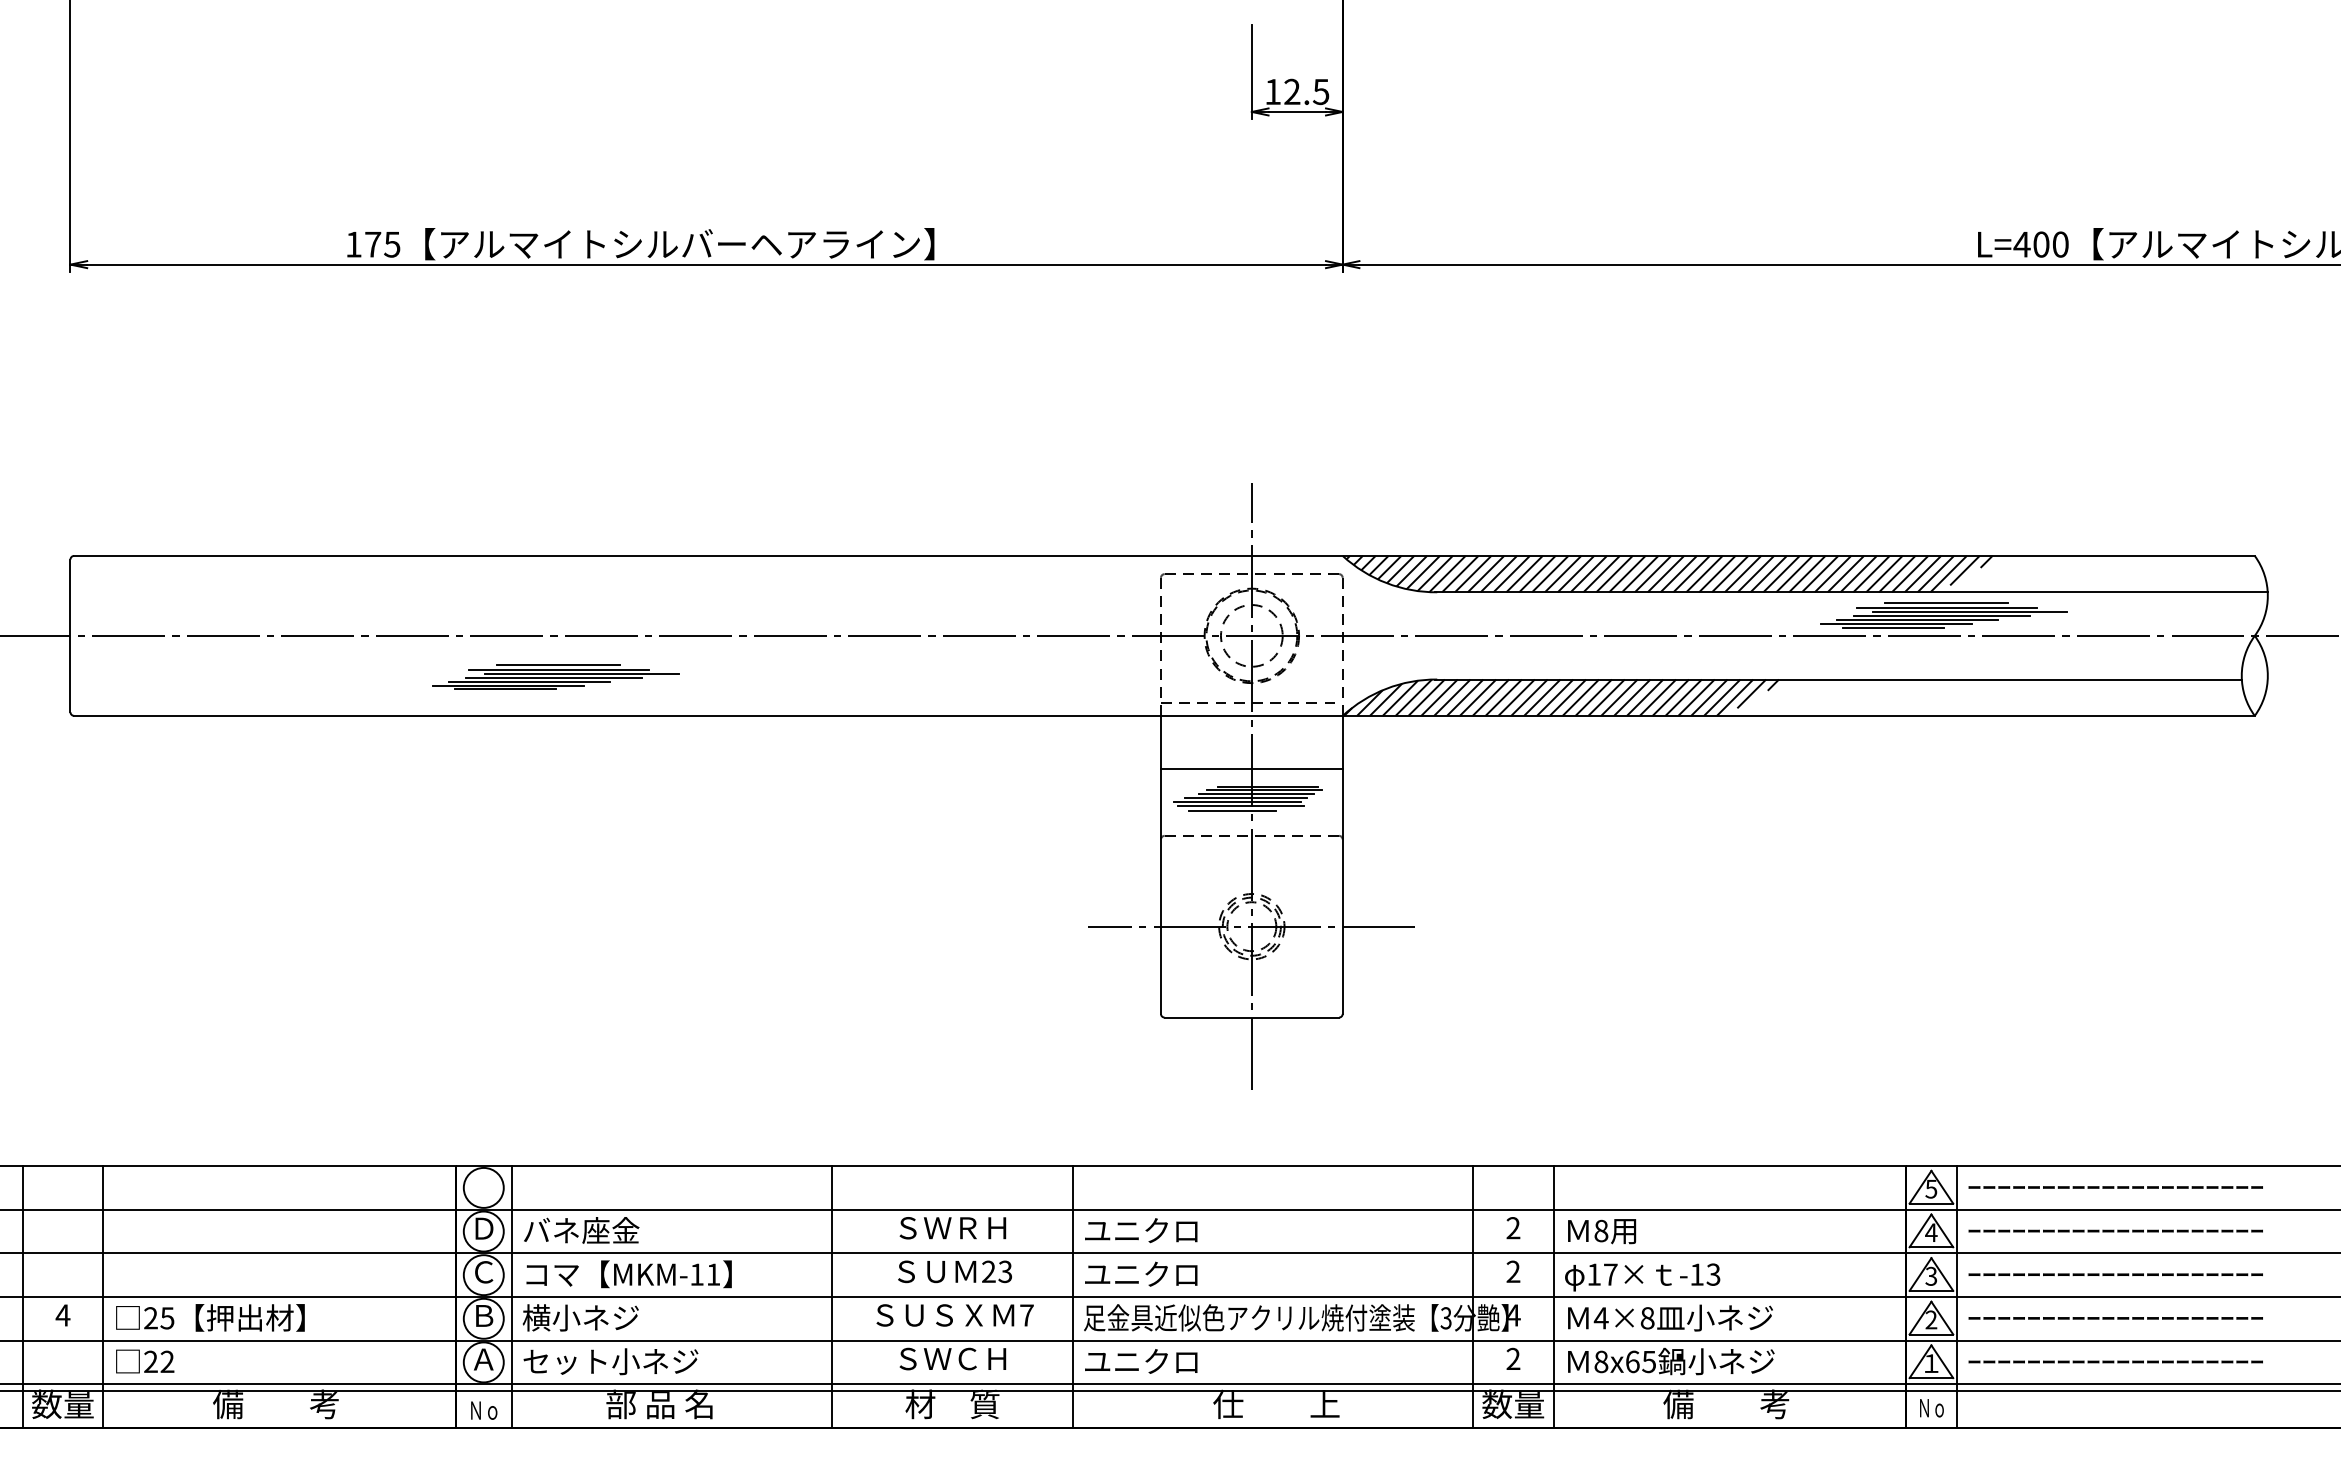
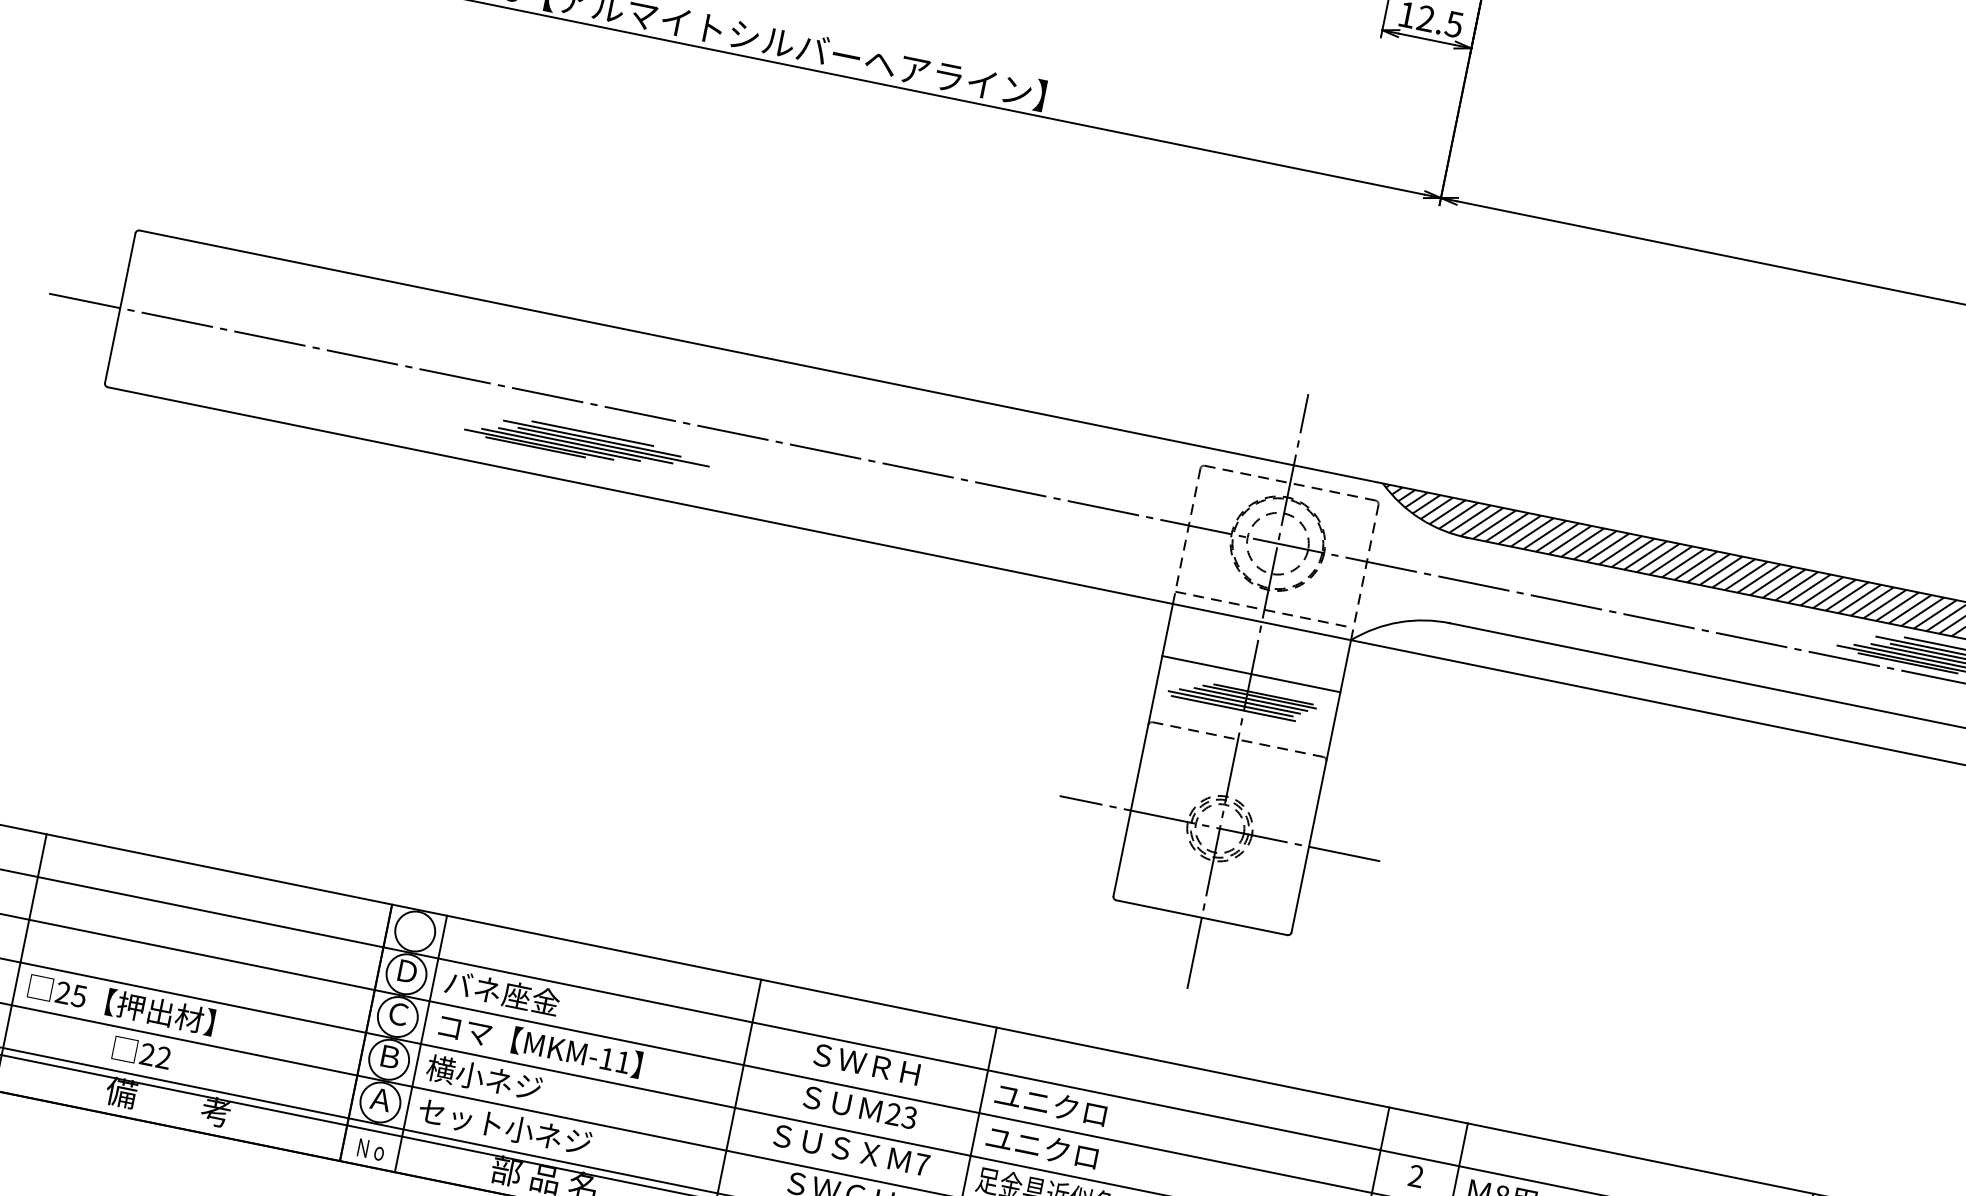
hatch: (1561, 697) -> (1569, 665), removed
line: (1232, 811) -> (1223, 711), removed
text: (145, 1361) -> (142, 1053), moved

